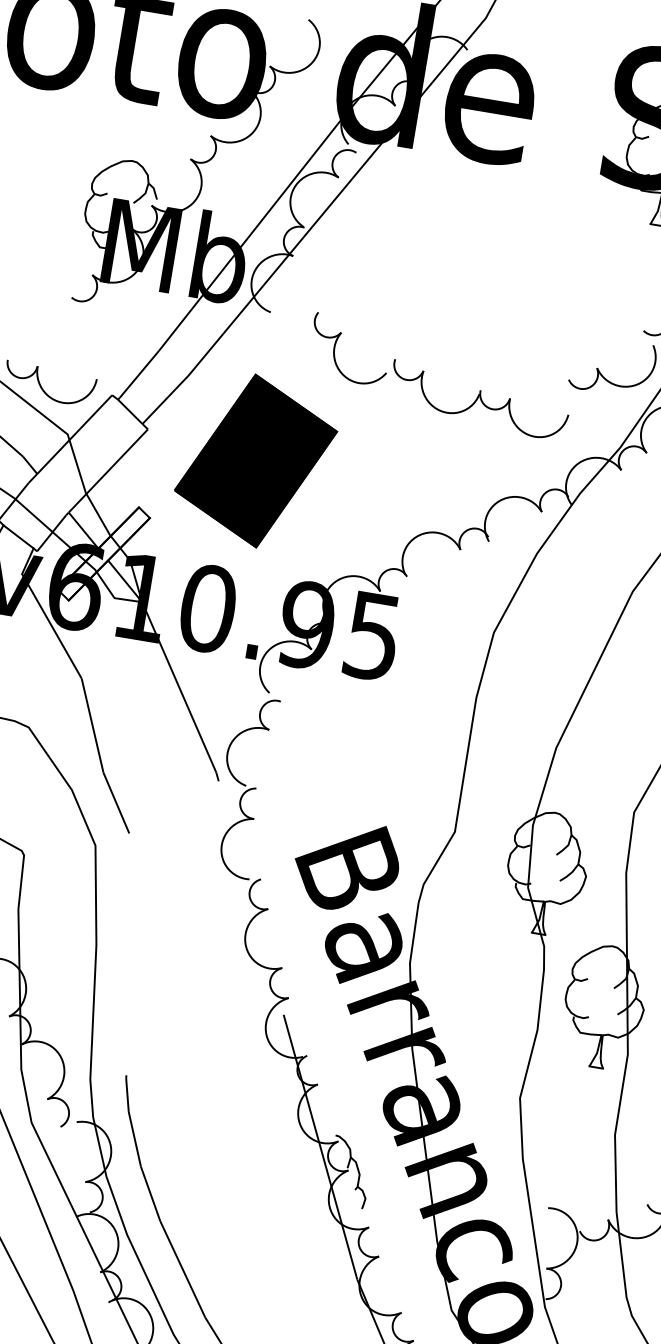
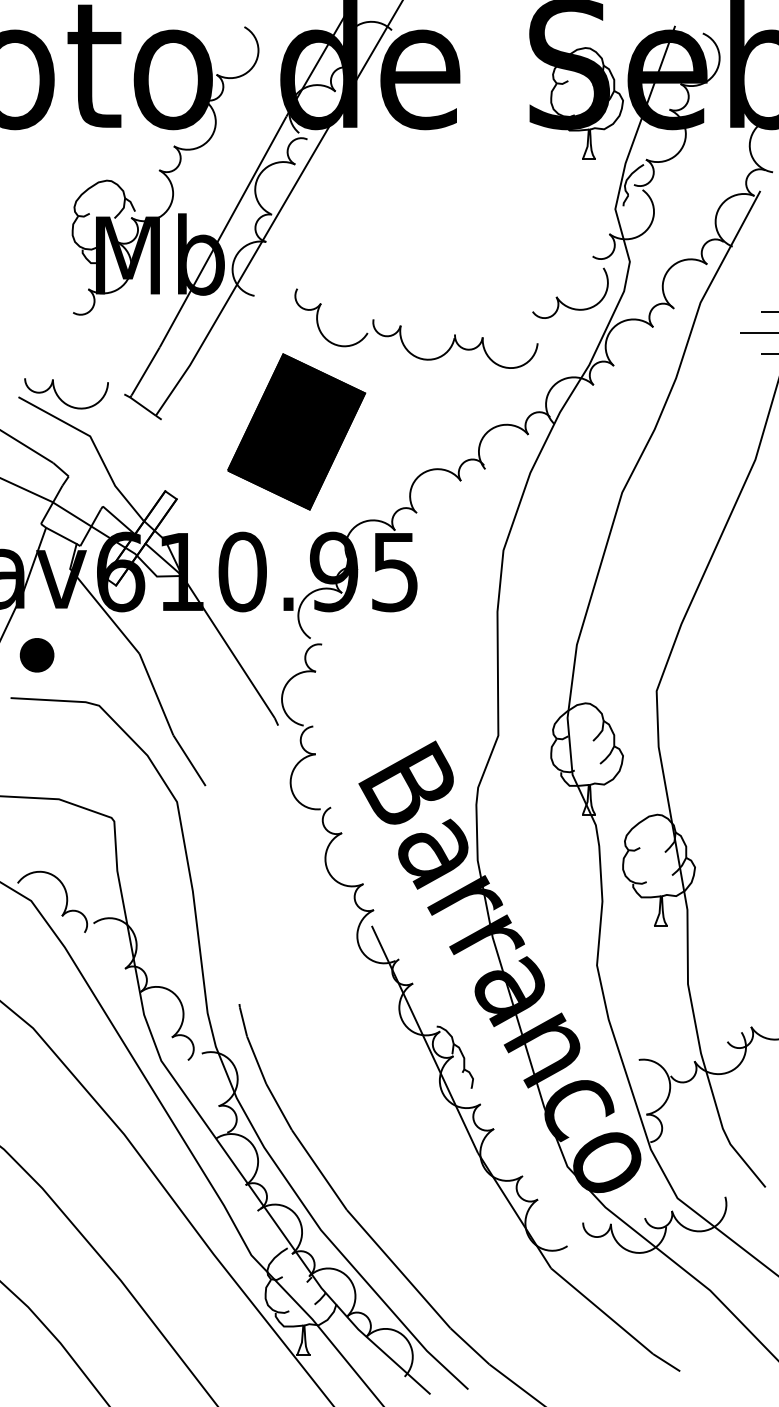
line: (74, 434) -> (96, 435), removed
part: (255, 460) -> (296, 431), moved
line: (107, 470) -> (131, 462), removed

